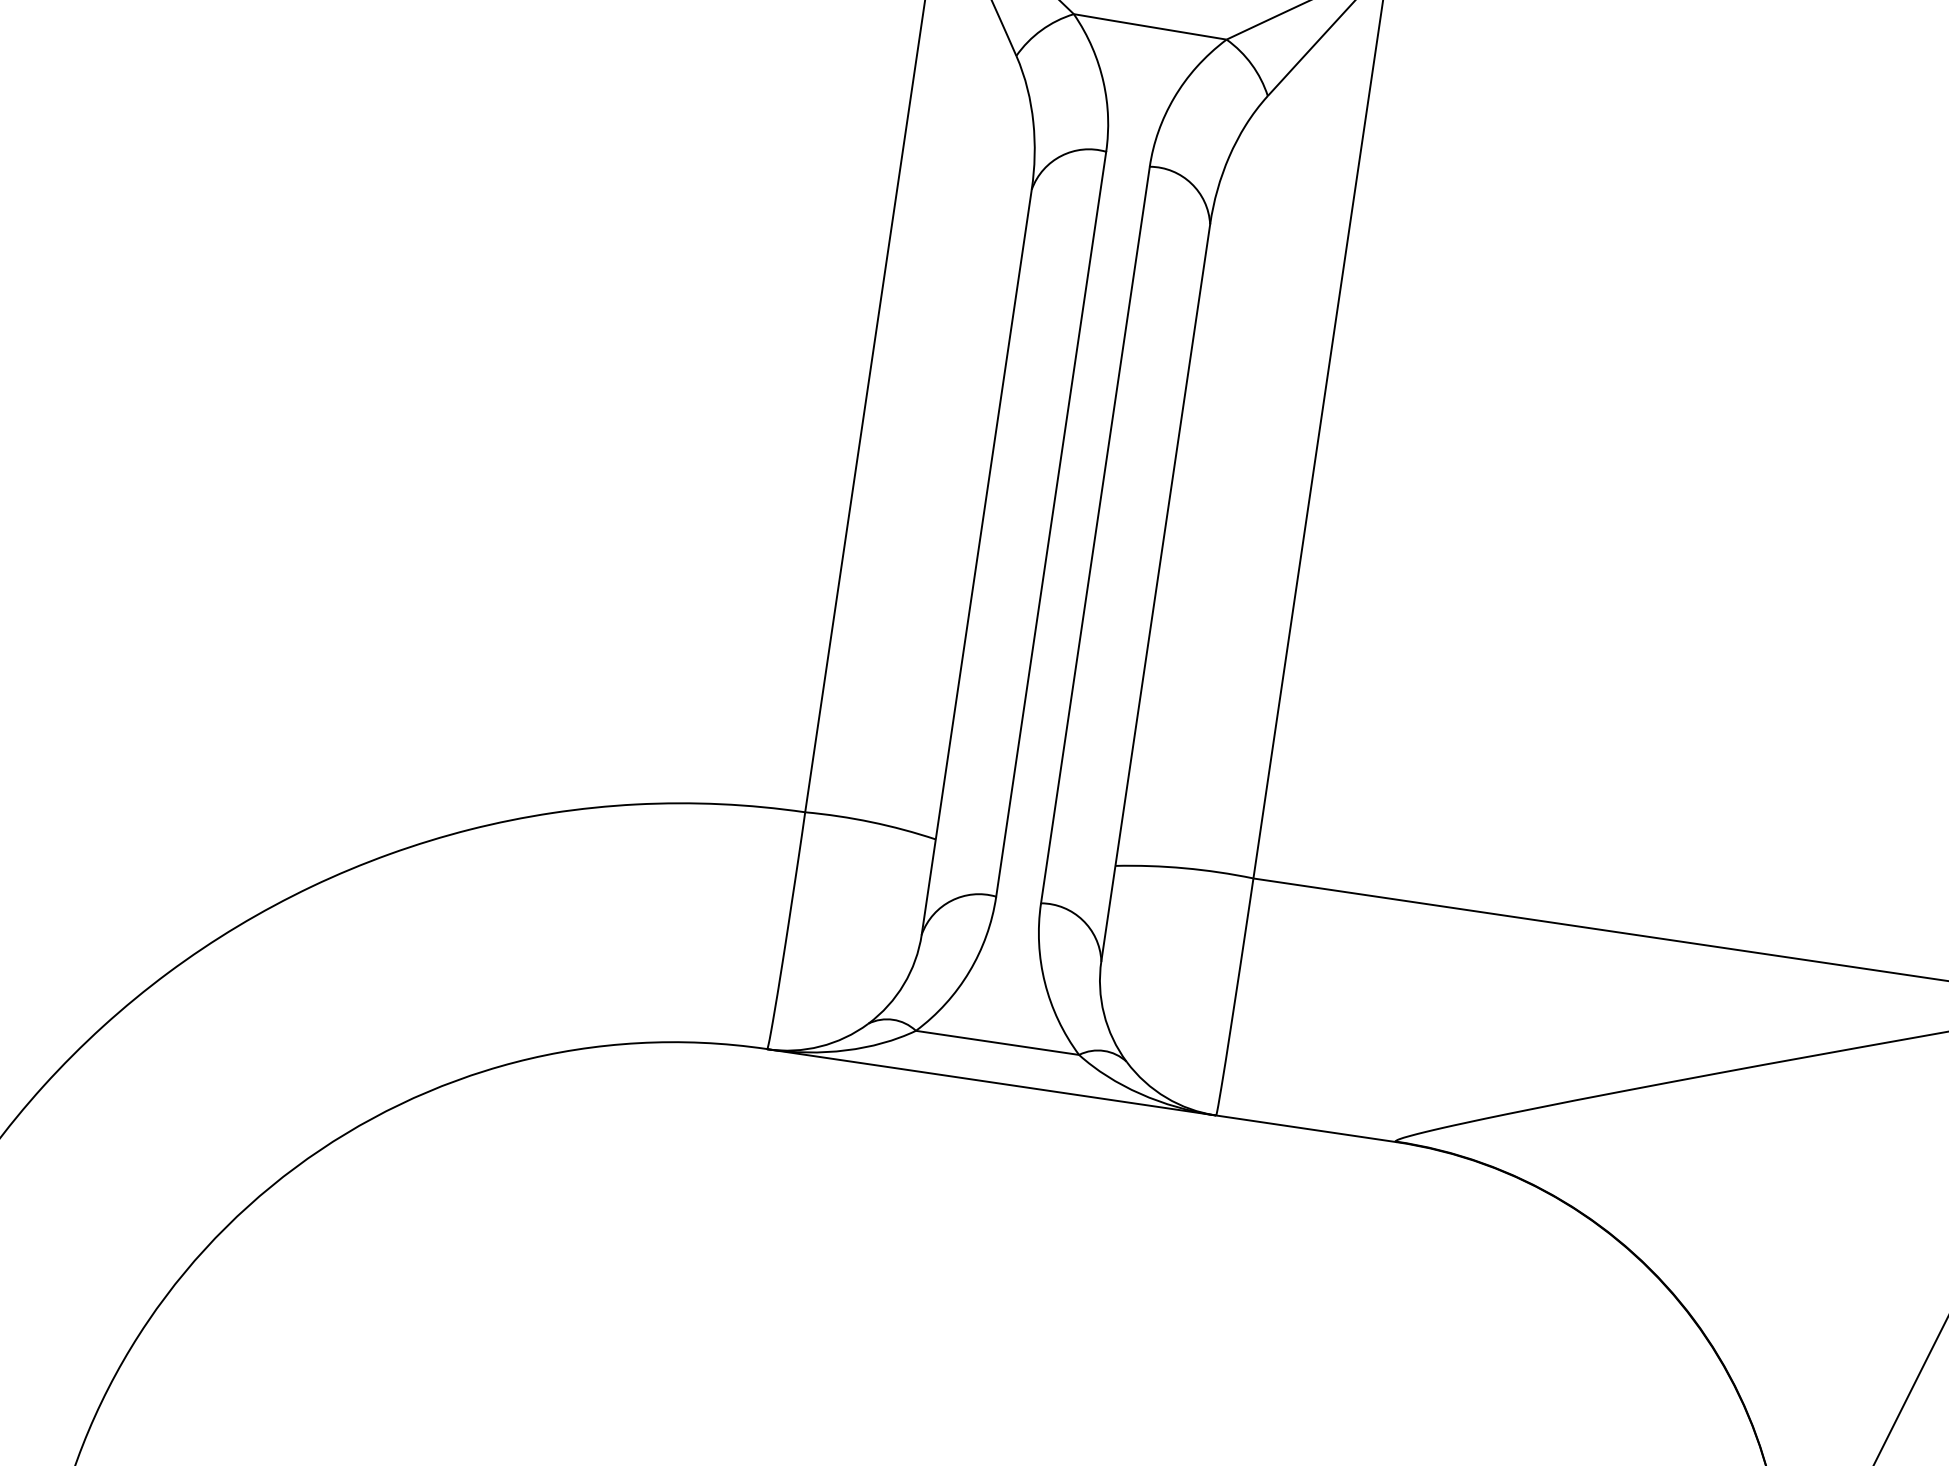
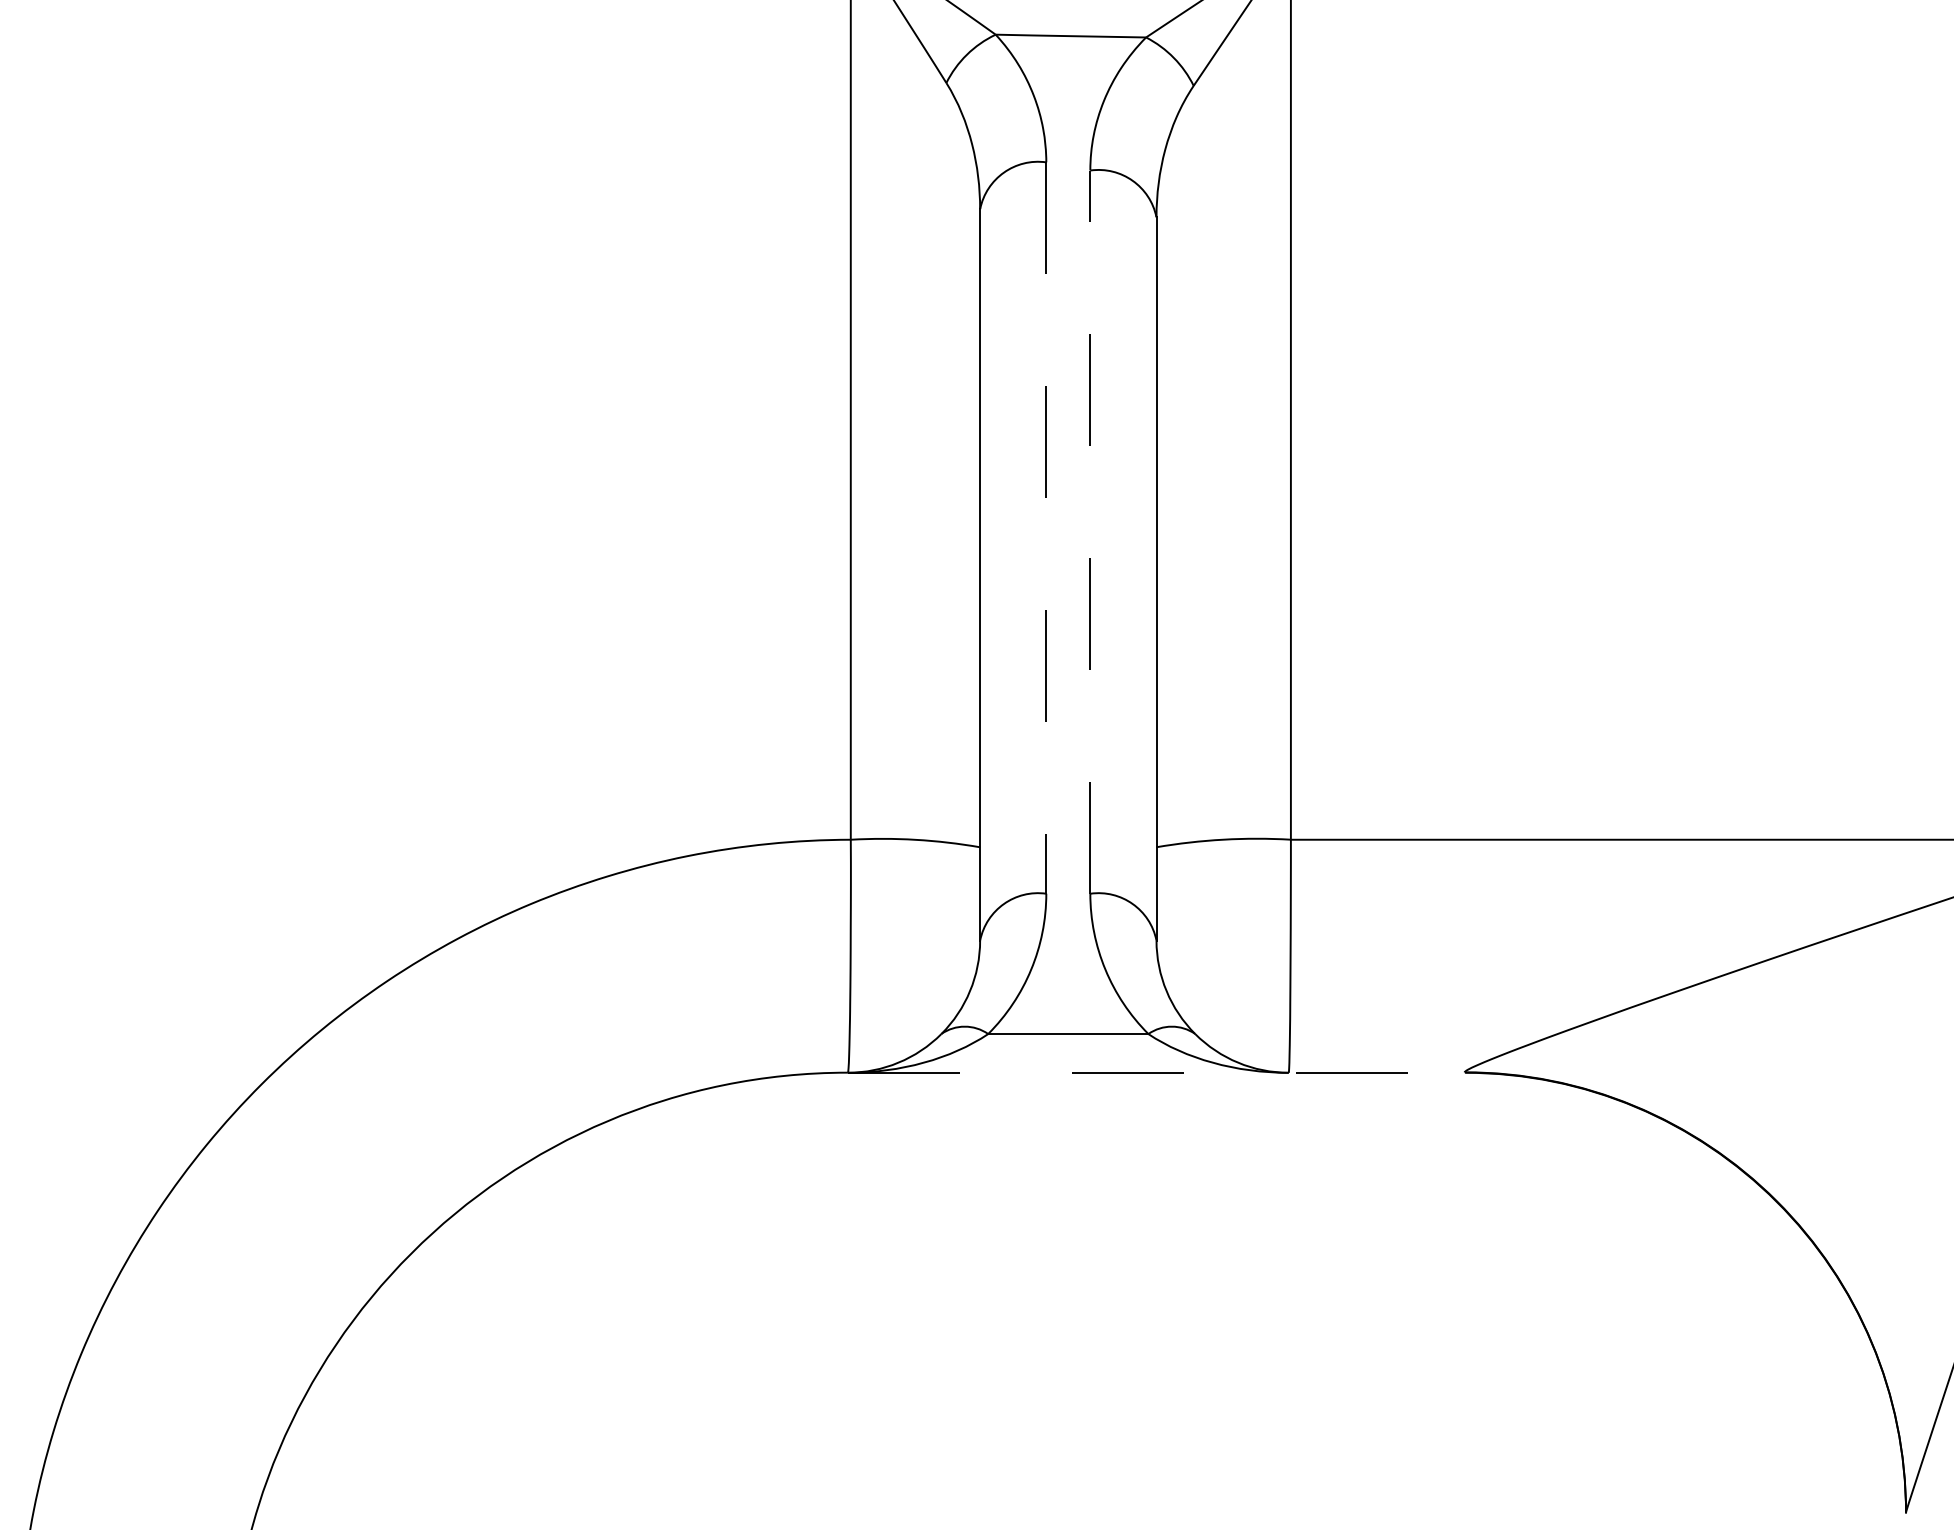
line: (1051, 524) -> (1046, 528), solid -> dashed
line: (1095, 535) -> (1090, 532), solid -> dashed
line: (1081, 1095) -> (1156, 1072), solid -> dashed

